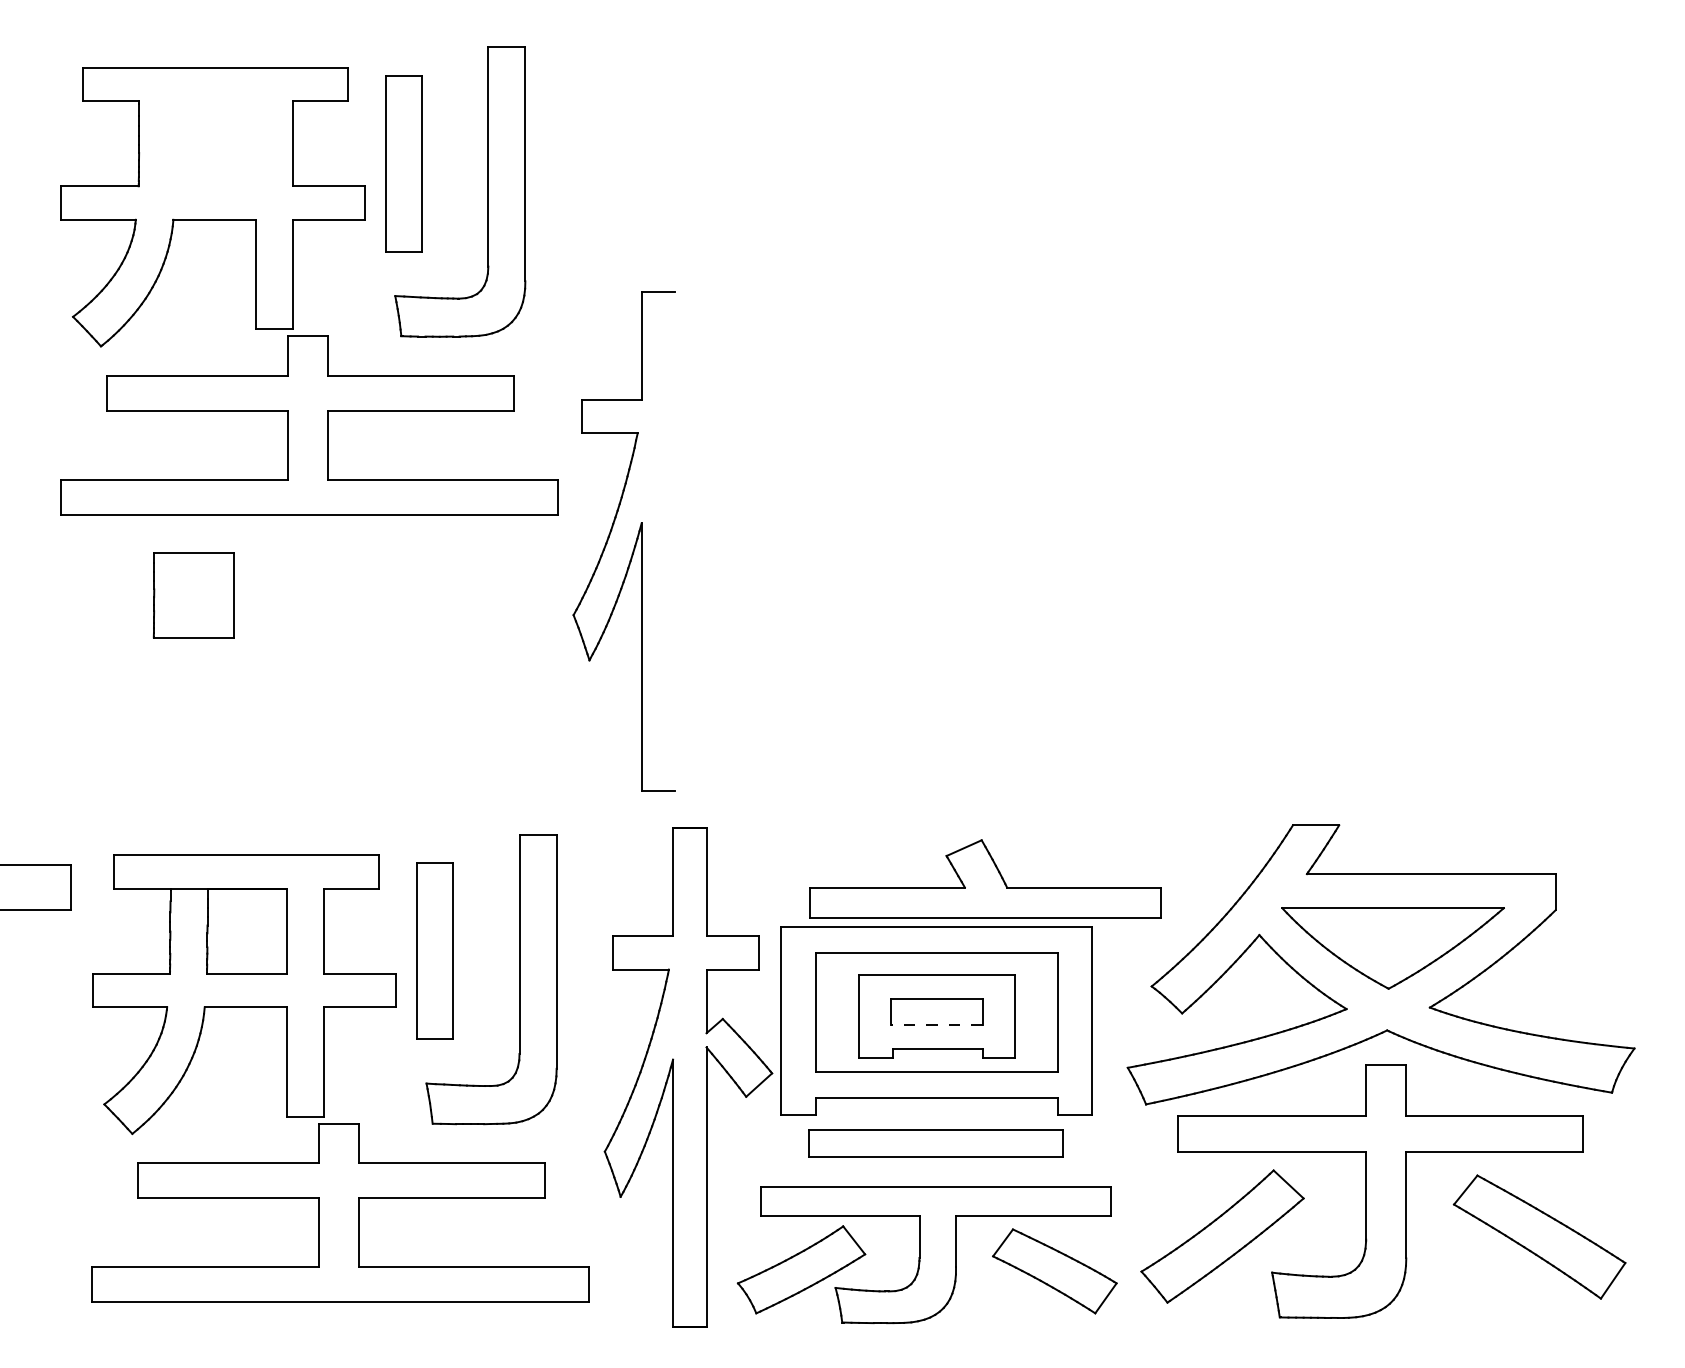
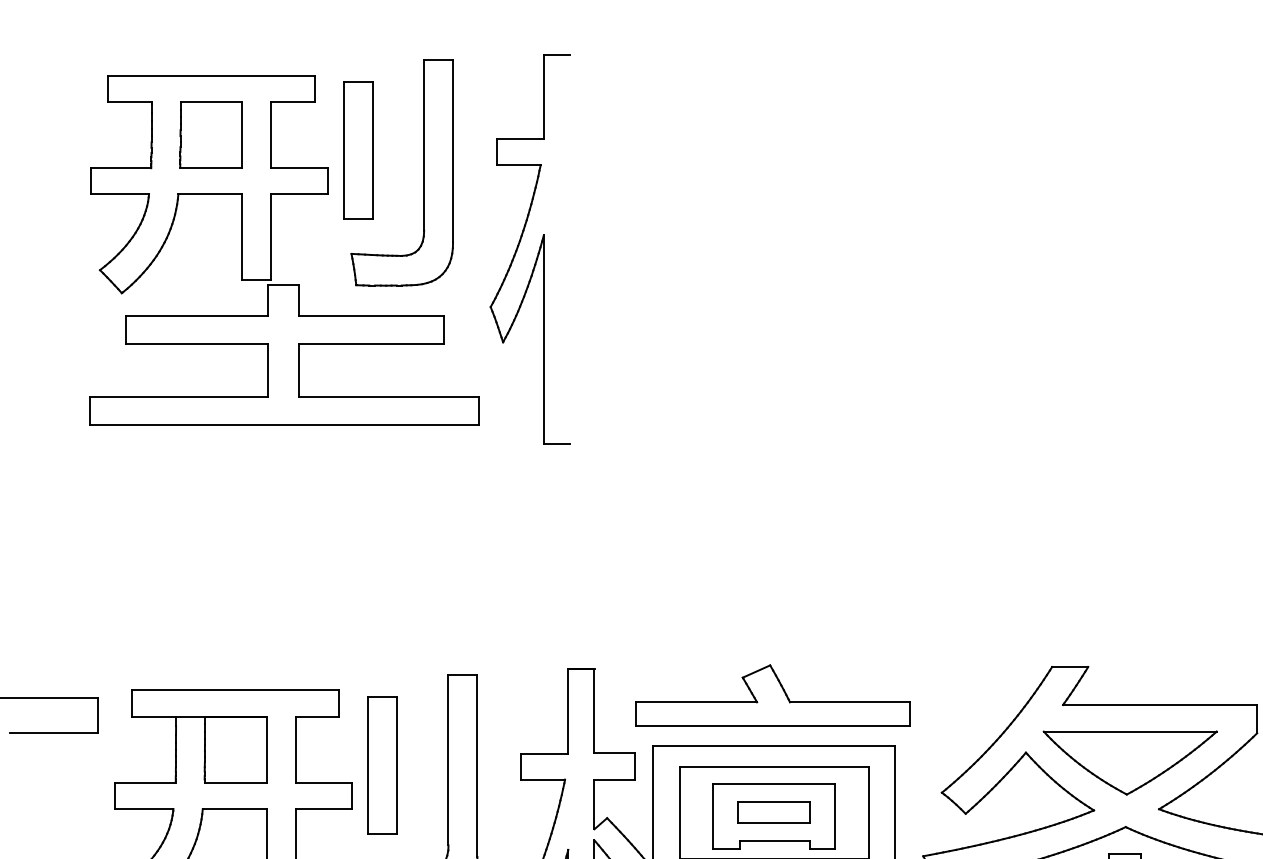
part: (634, 544) -> (538, 251), moved
part: (193, 595) -> (211, 134), moved
part: (985, 878) -> (773, 695), moved
line: (936, 1025) -> (773, 823), dashed -> solid

